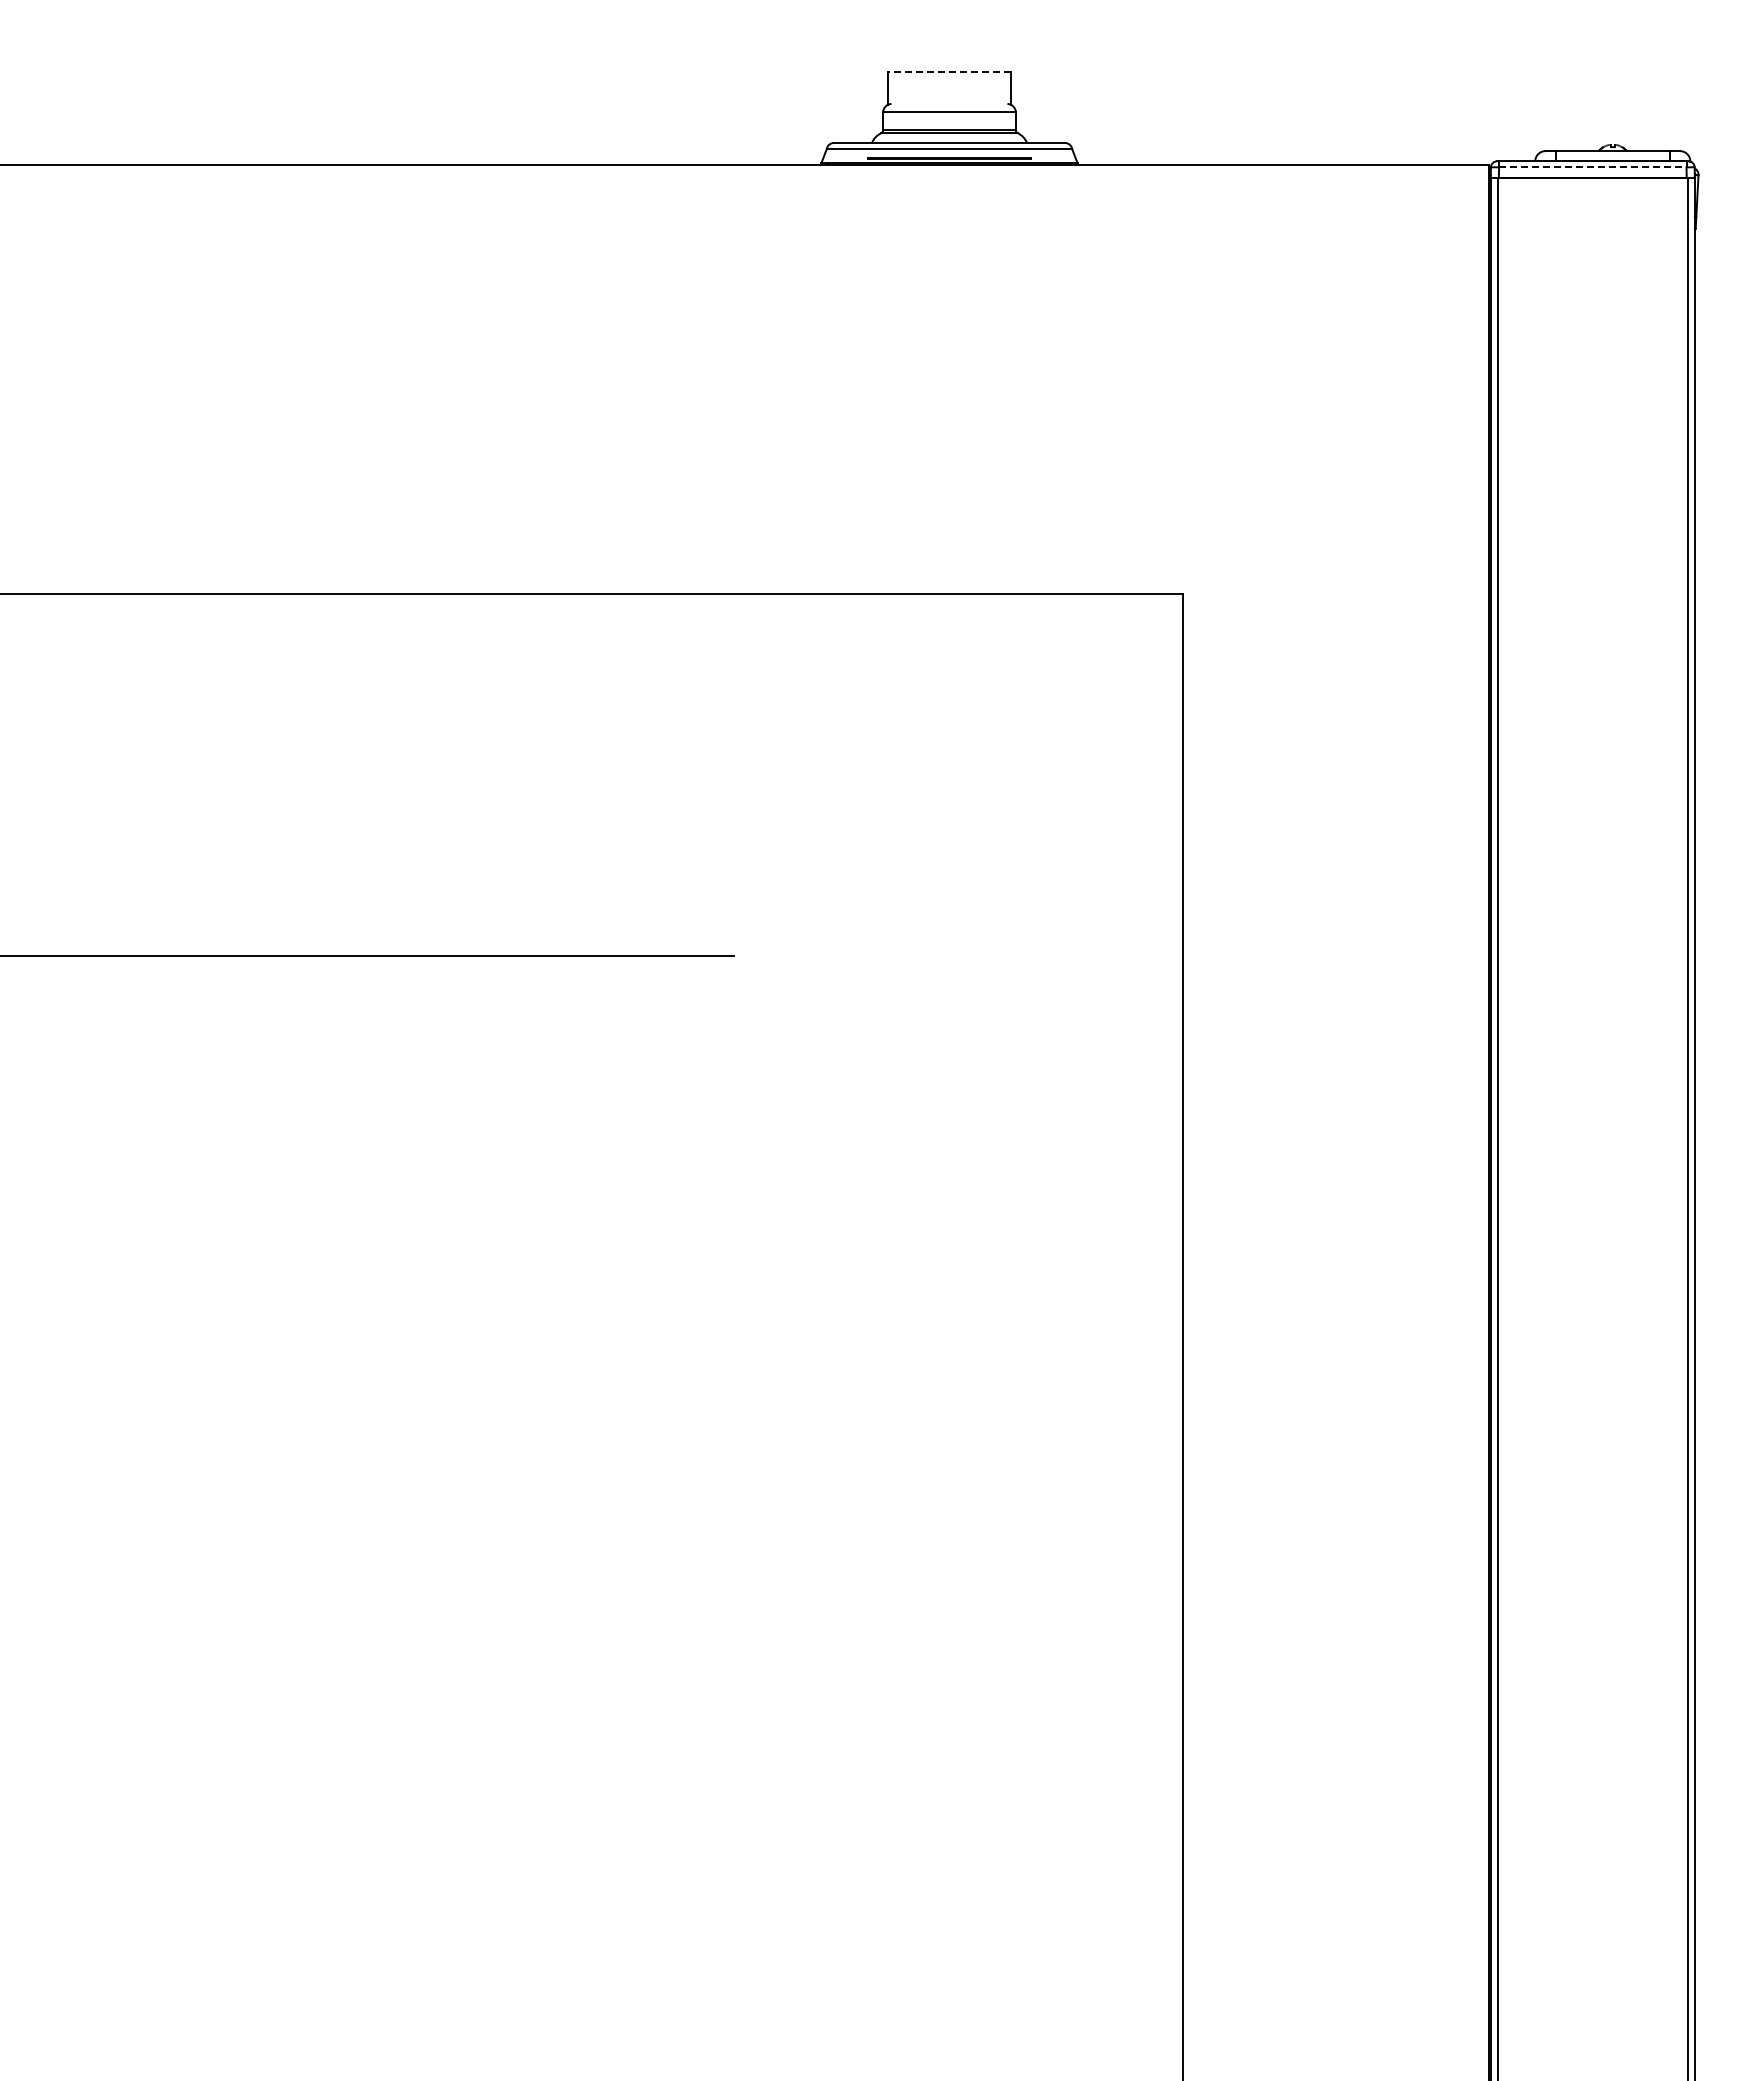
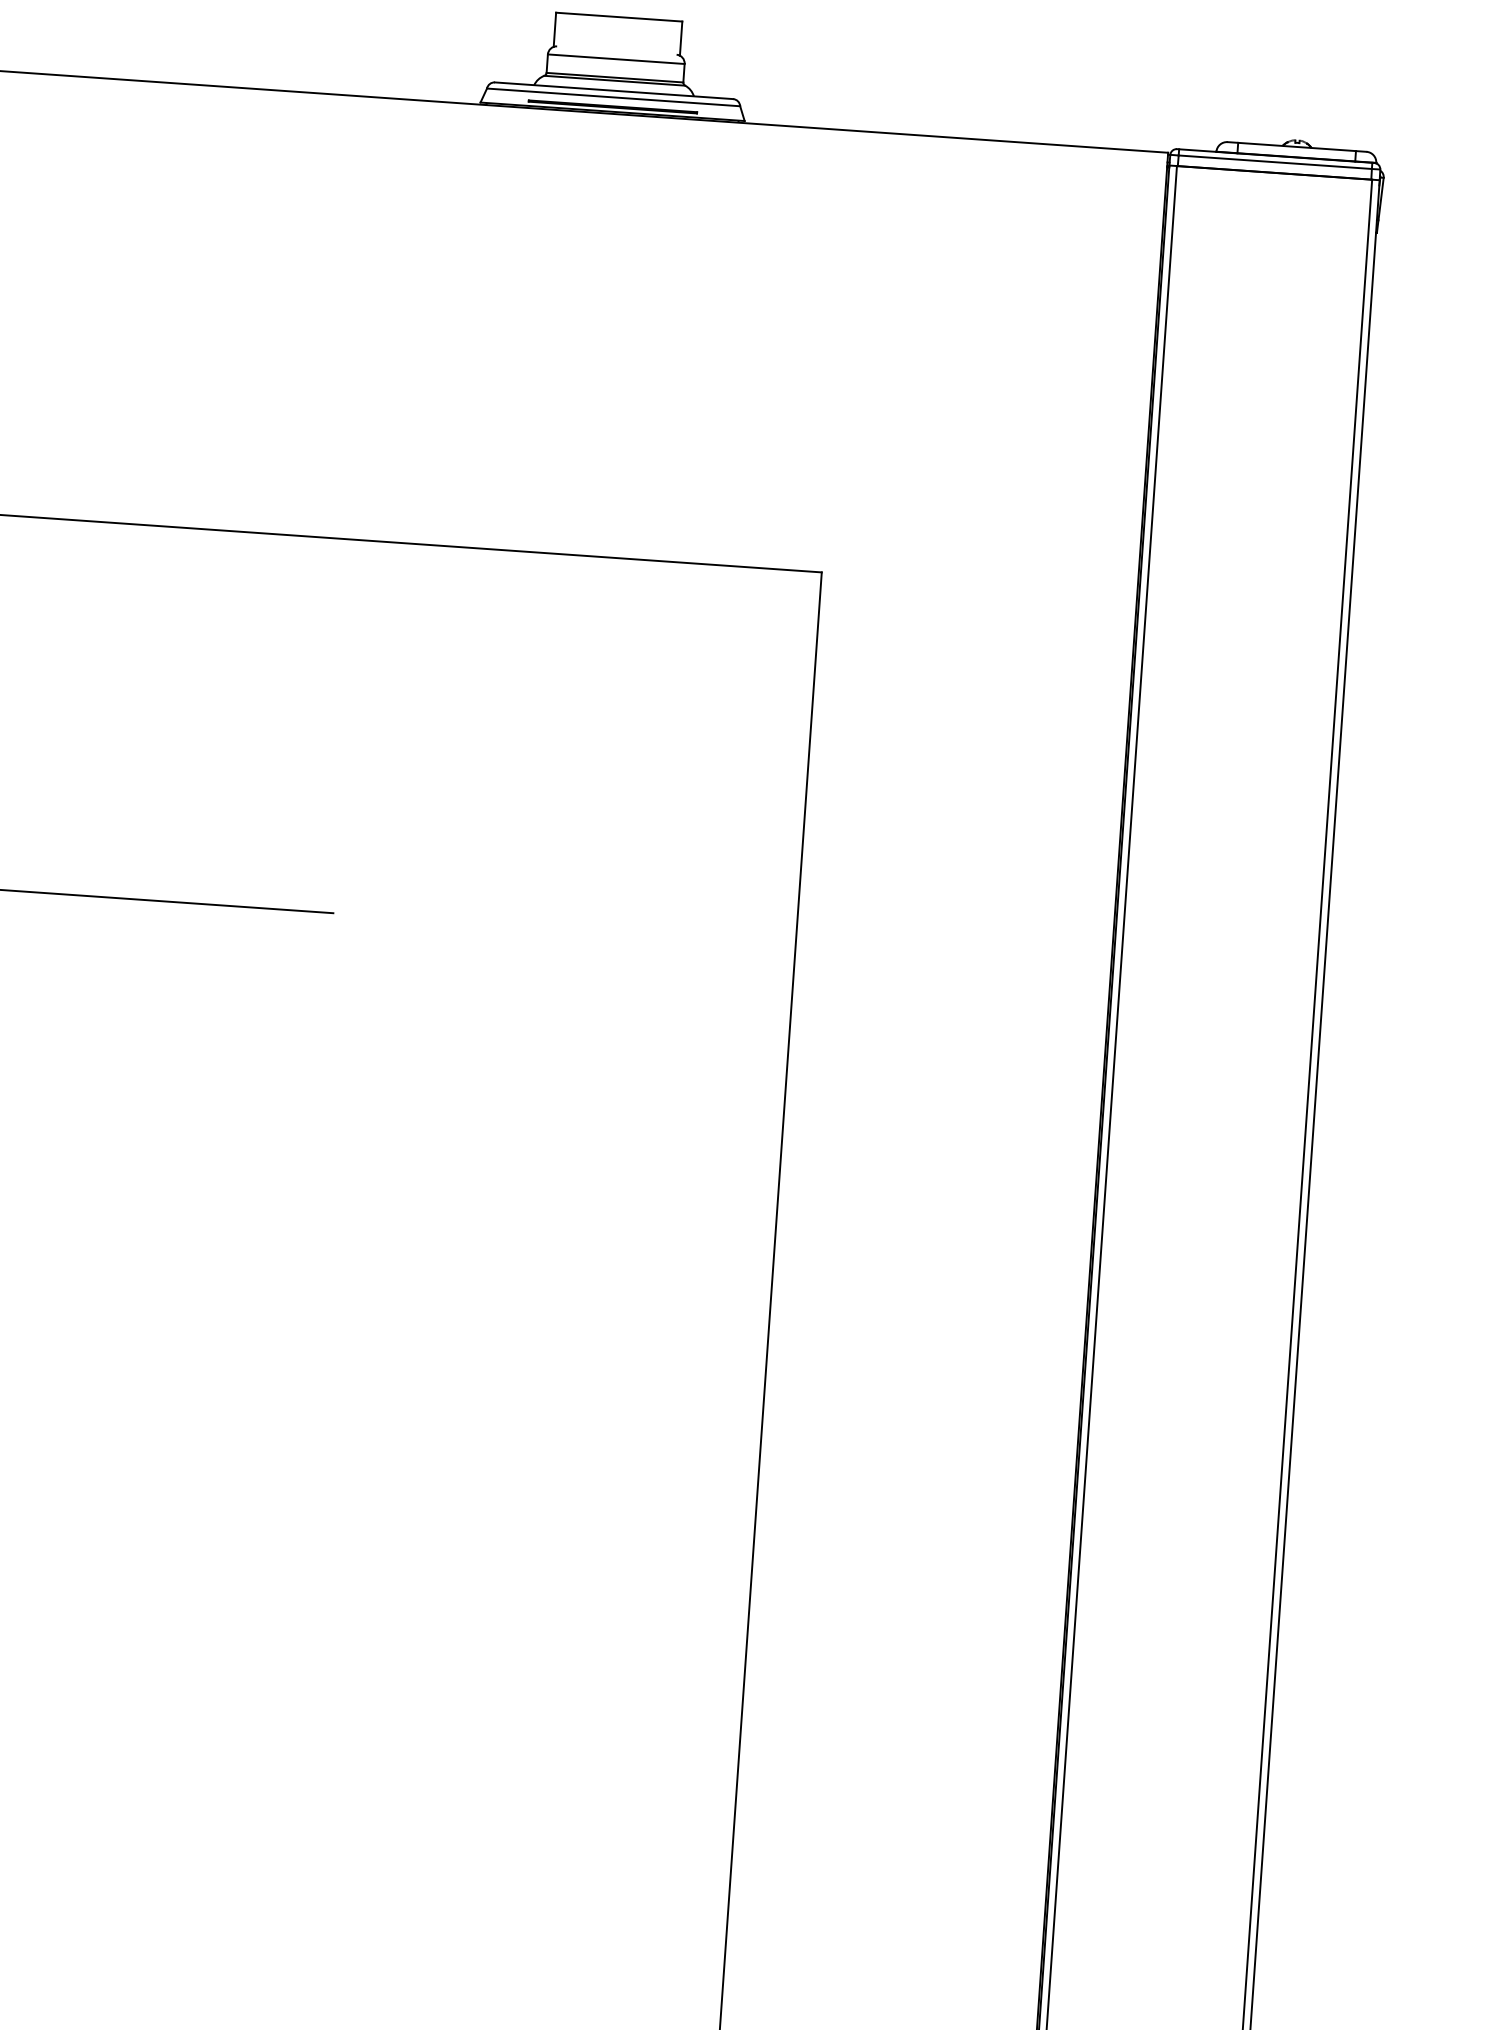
line: (948, 71) -> (618, 17), dashed -> solid
line: (1592, 167) -> (1274, 162), dashed -> solid

